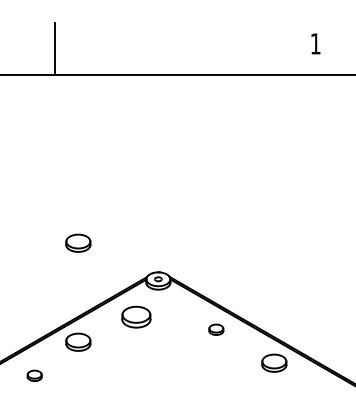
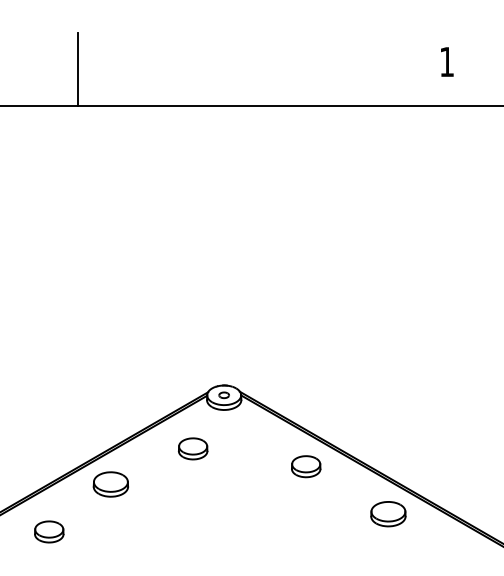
part: (78, 242) -> (111, 343), removed
part: (136, 316) -> (193, 447), size x0.71
part: (216, 329) -> (306, 466), size x1.43
part: (34, 375) -> (48, 531), size x1.43

